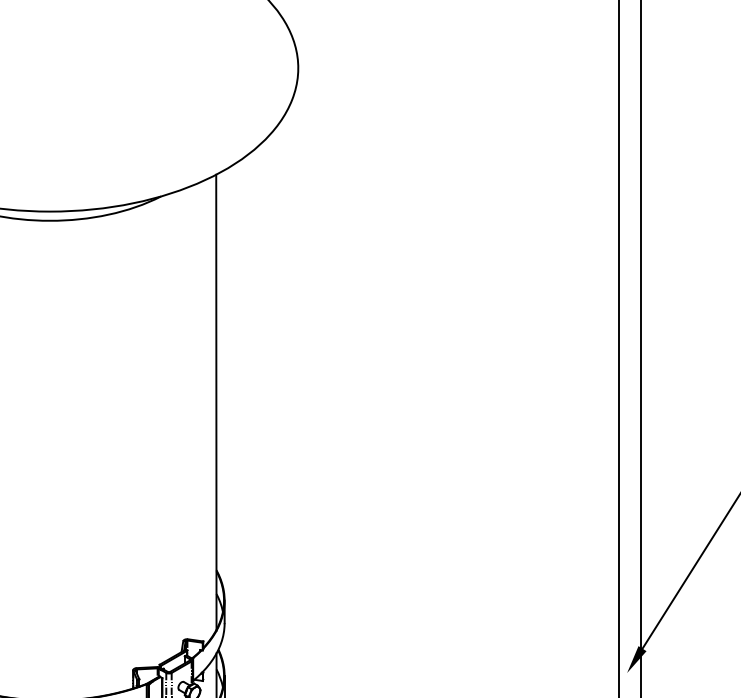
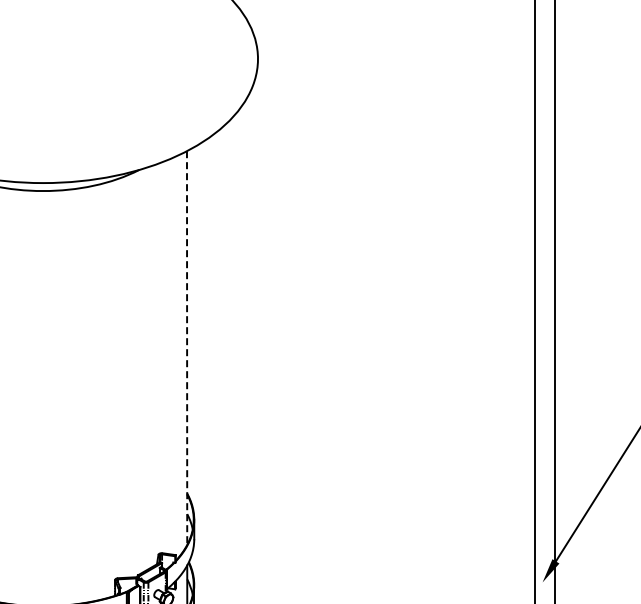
line: (216, 403) -> (187, 349), solid -> dashed

